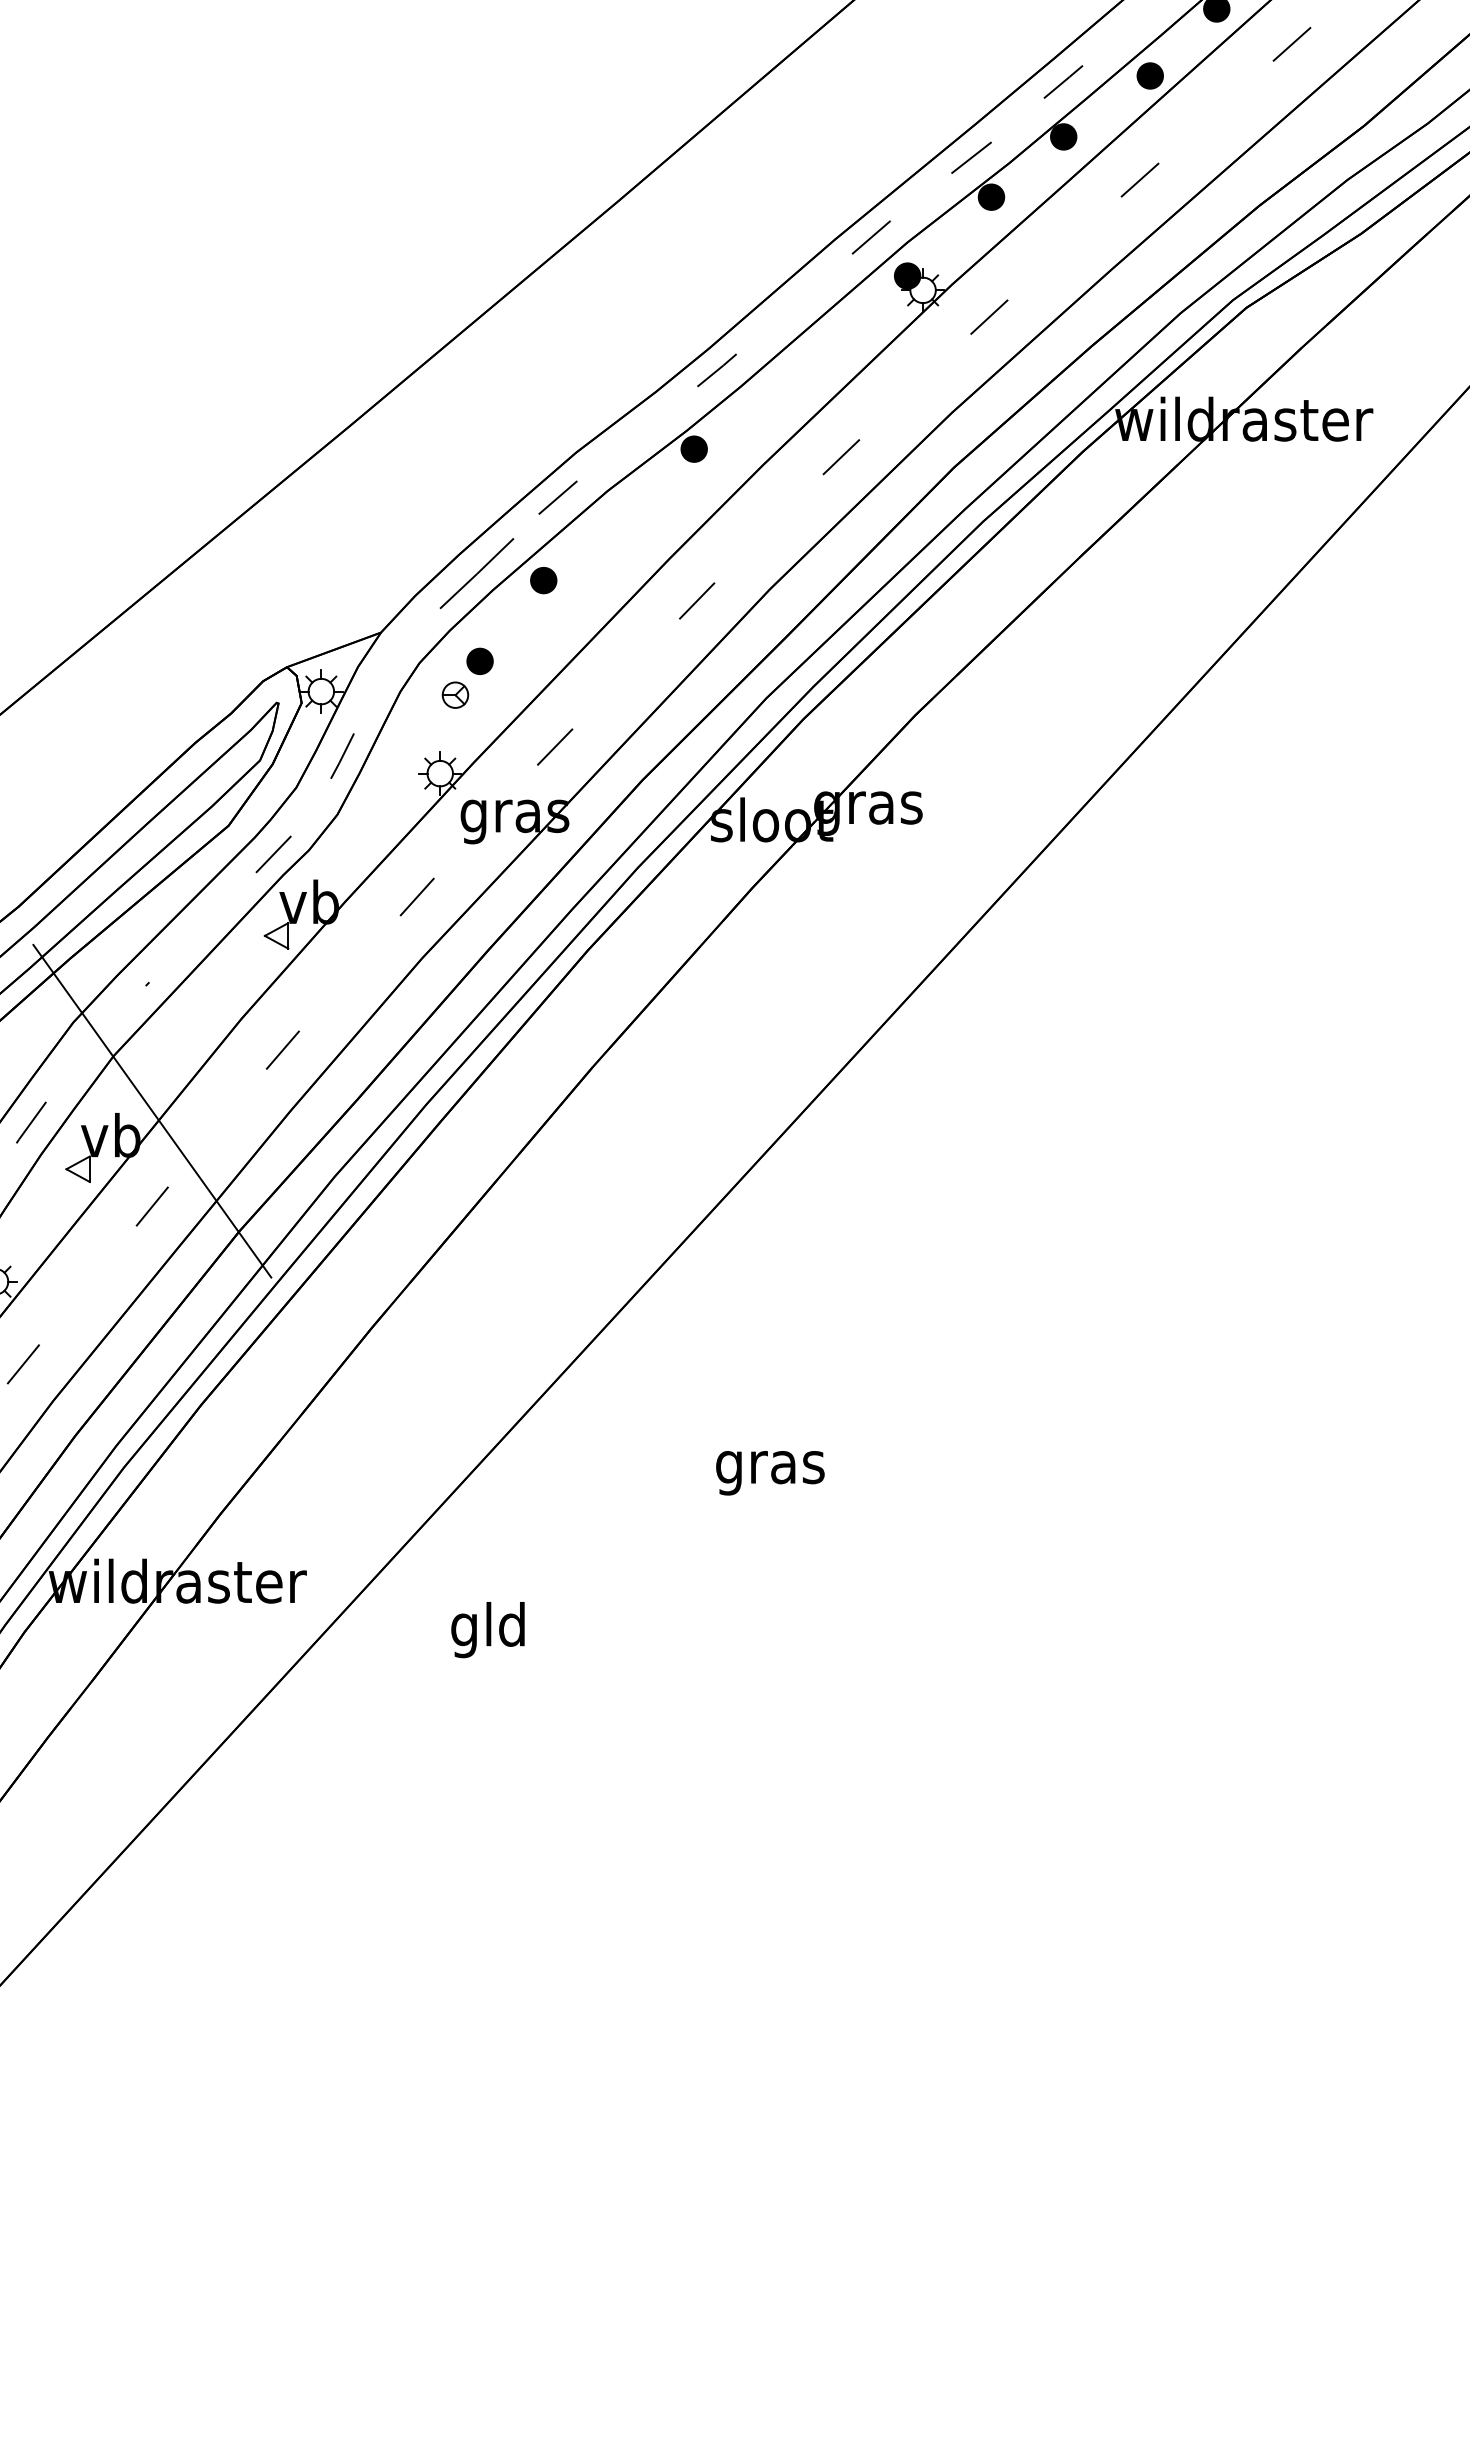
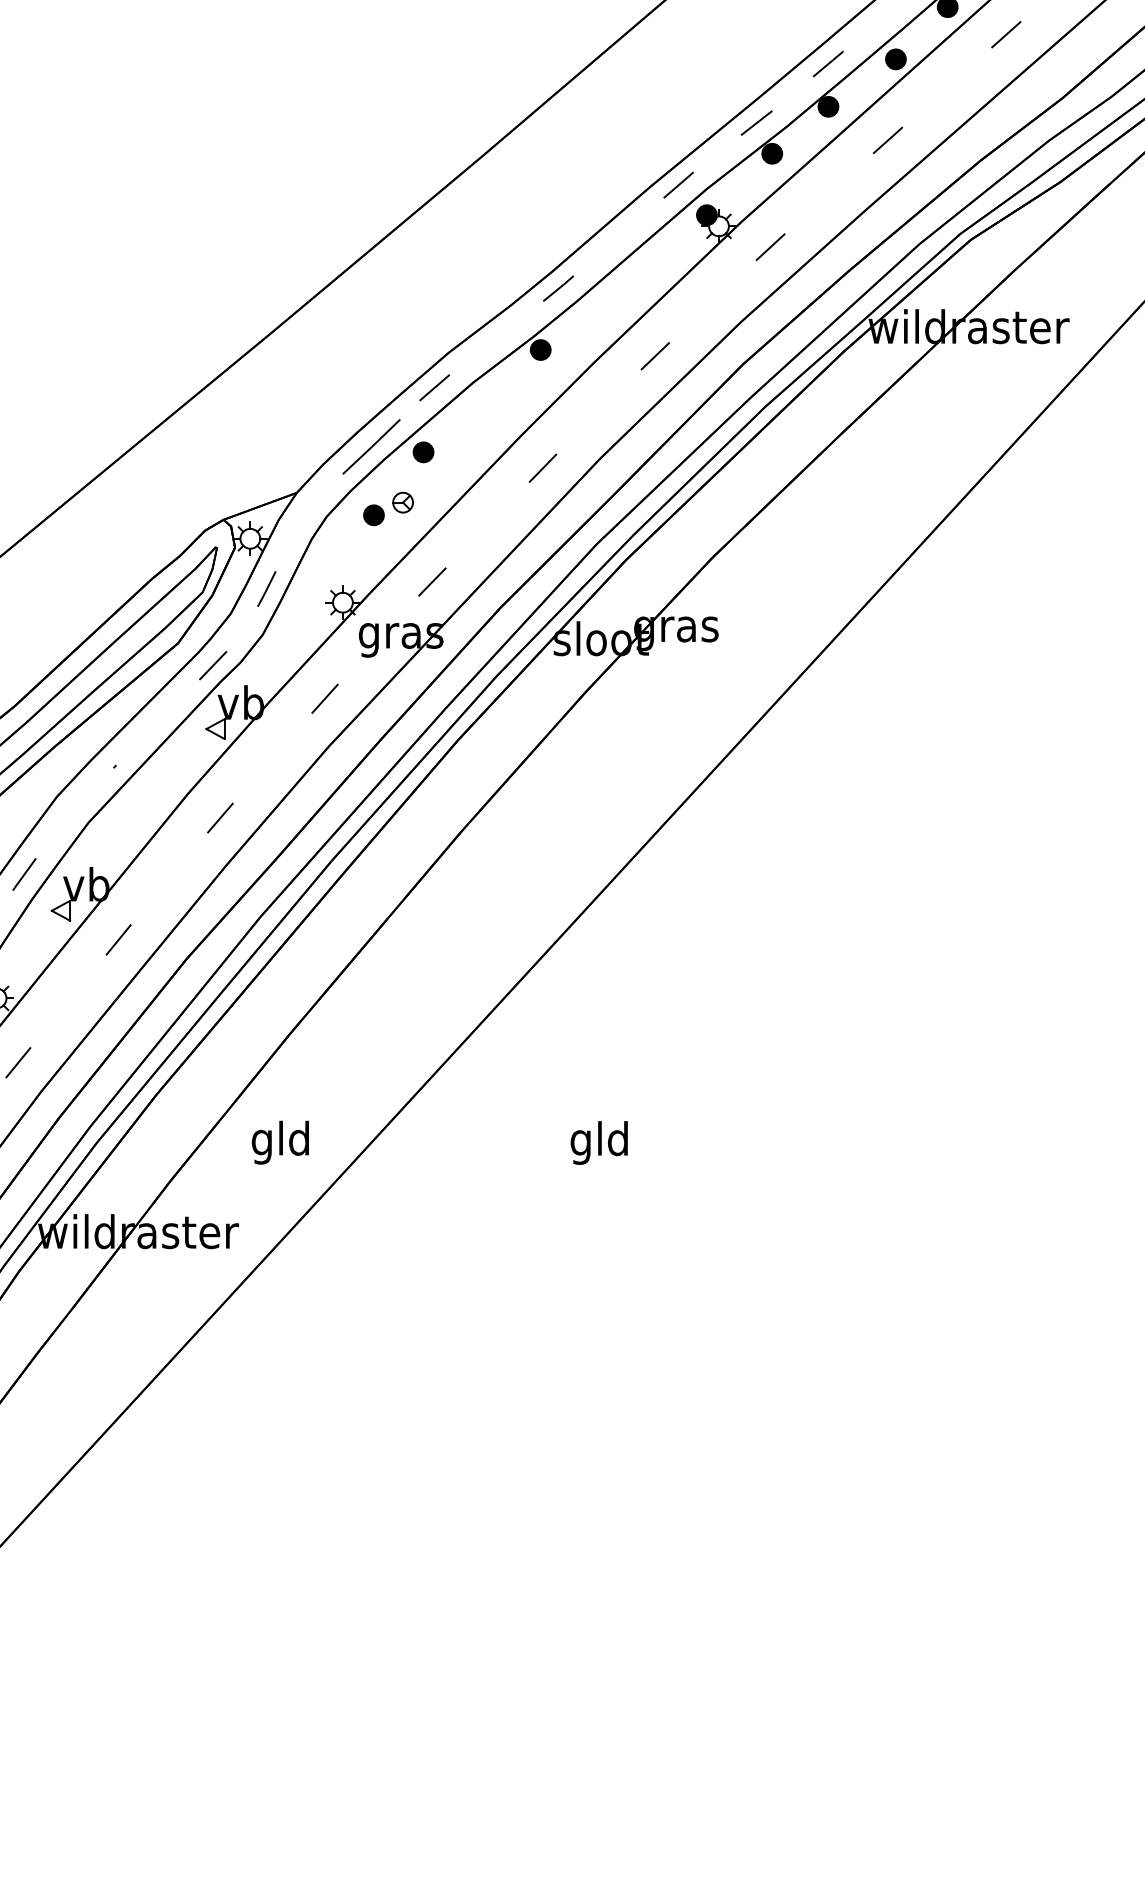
part: (455, 694) -> (403, 502), moved
line: (152, 1110) -> (118, 865), removed
text: (770, 1467) -> (600, 1143), gras -> gld
text: (487, 1630) -> (280, 1143), moved

